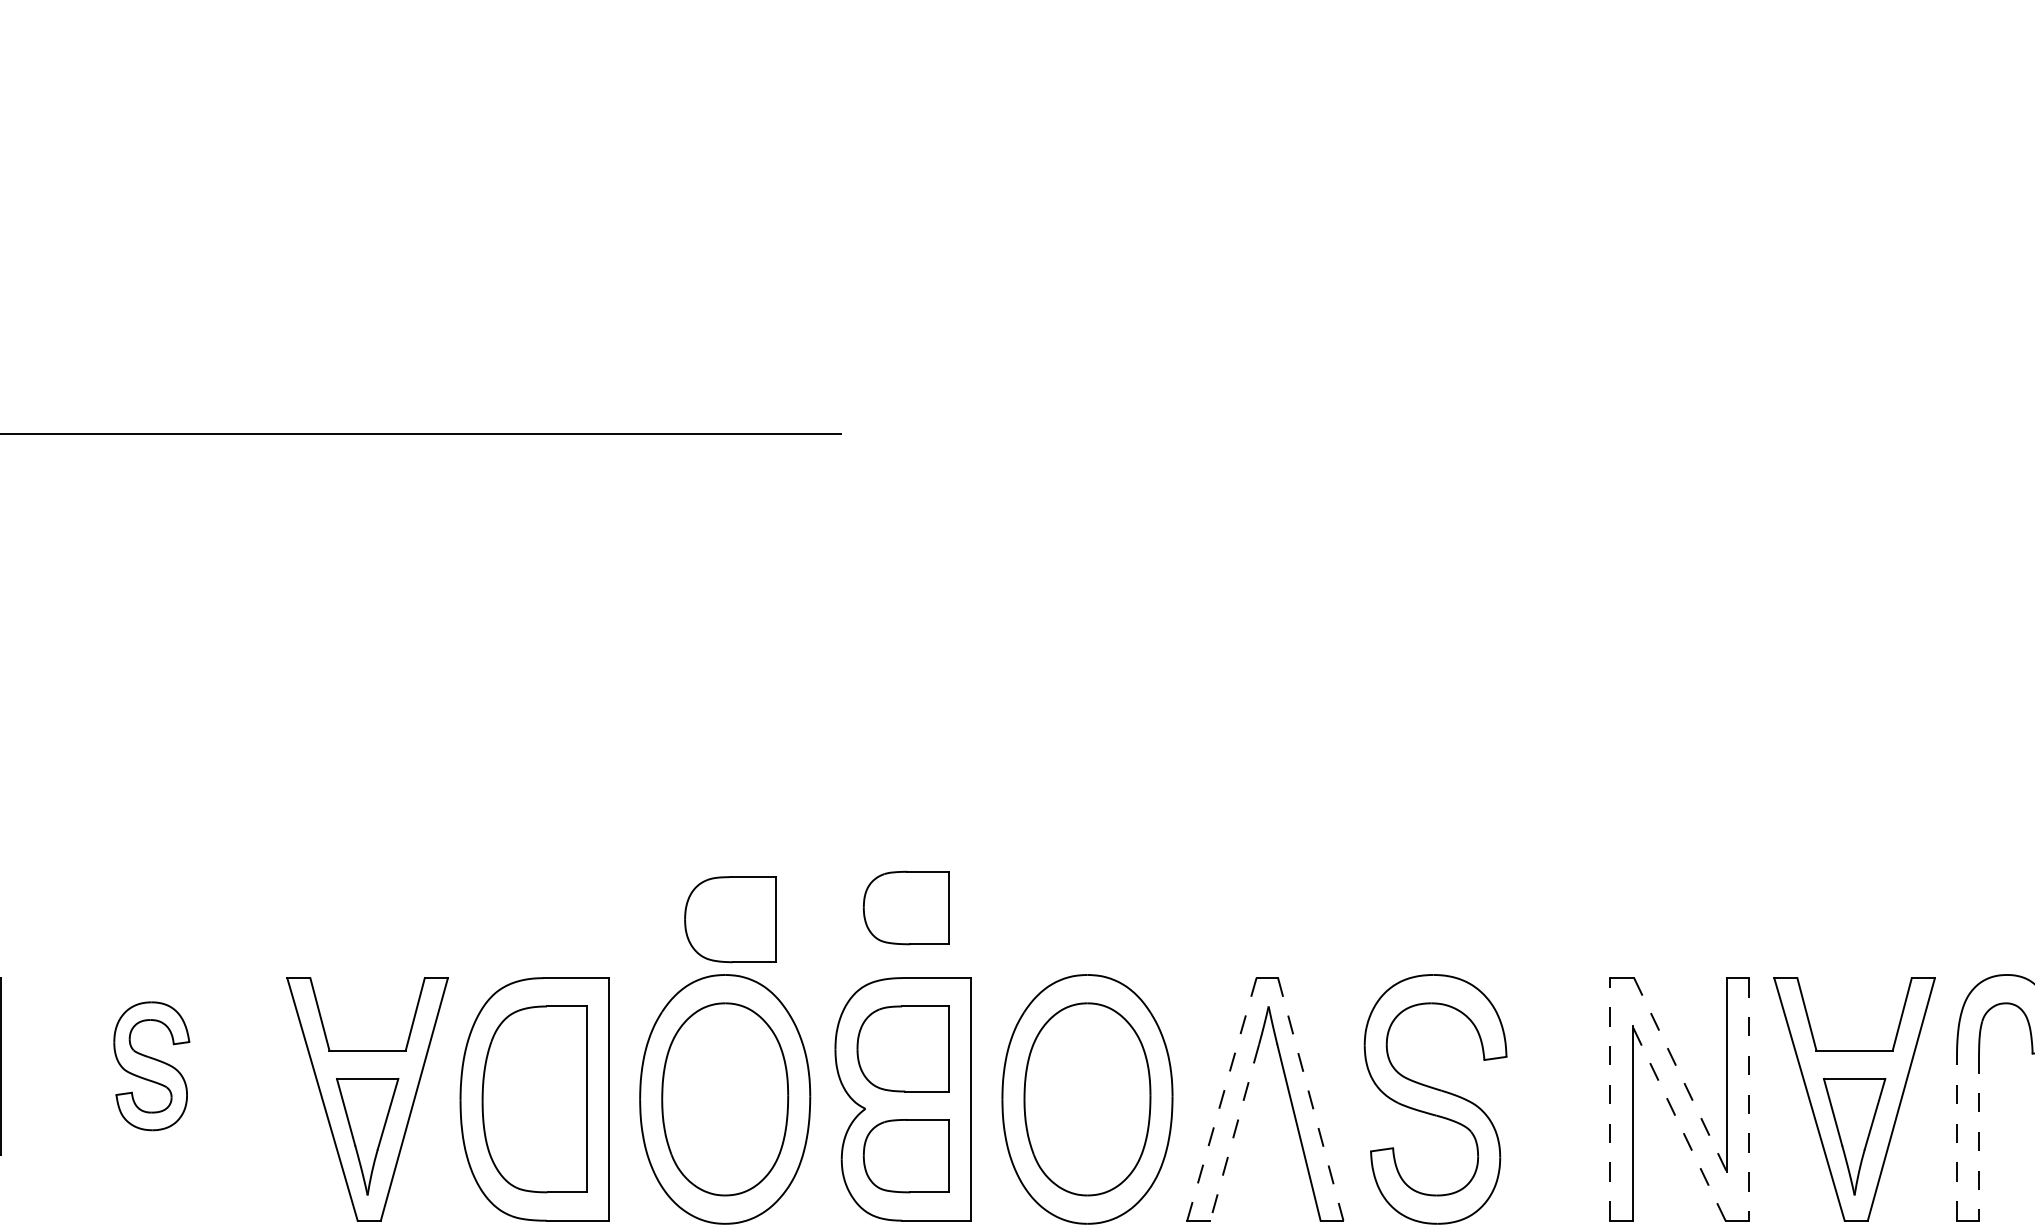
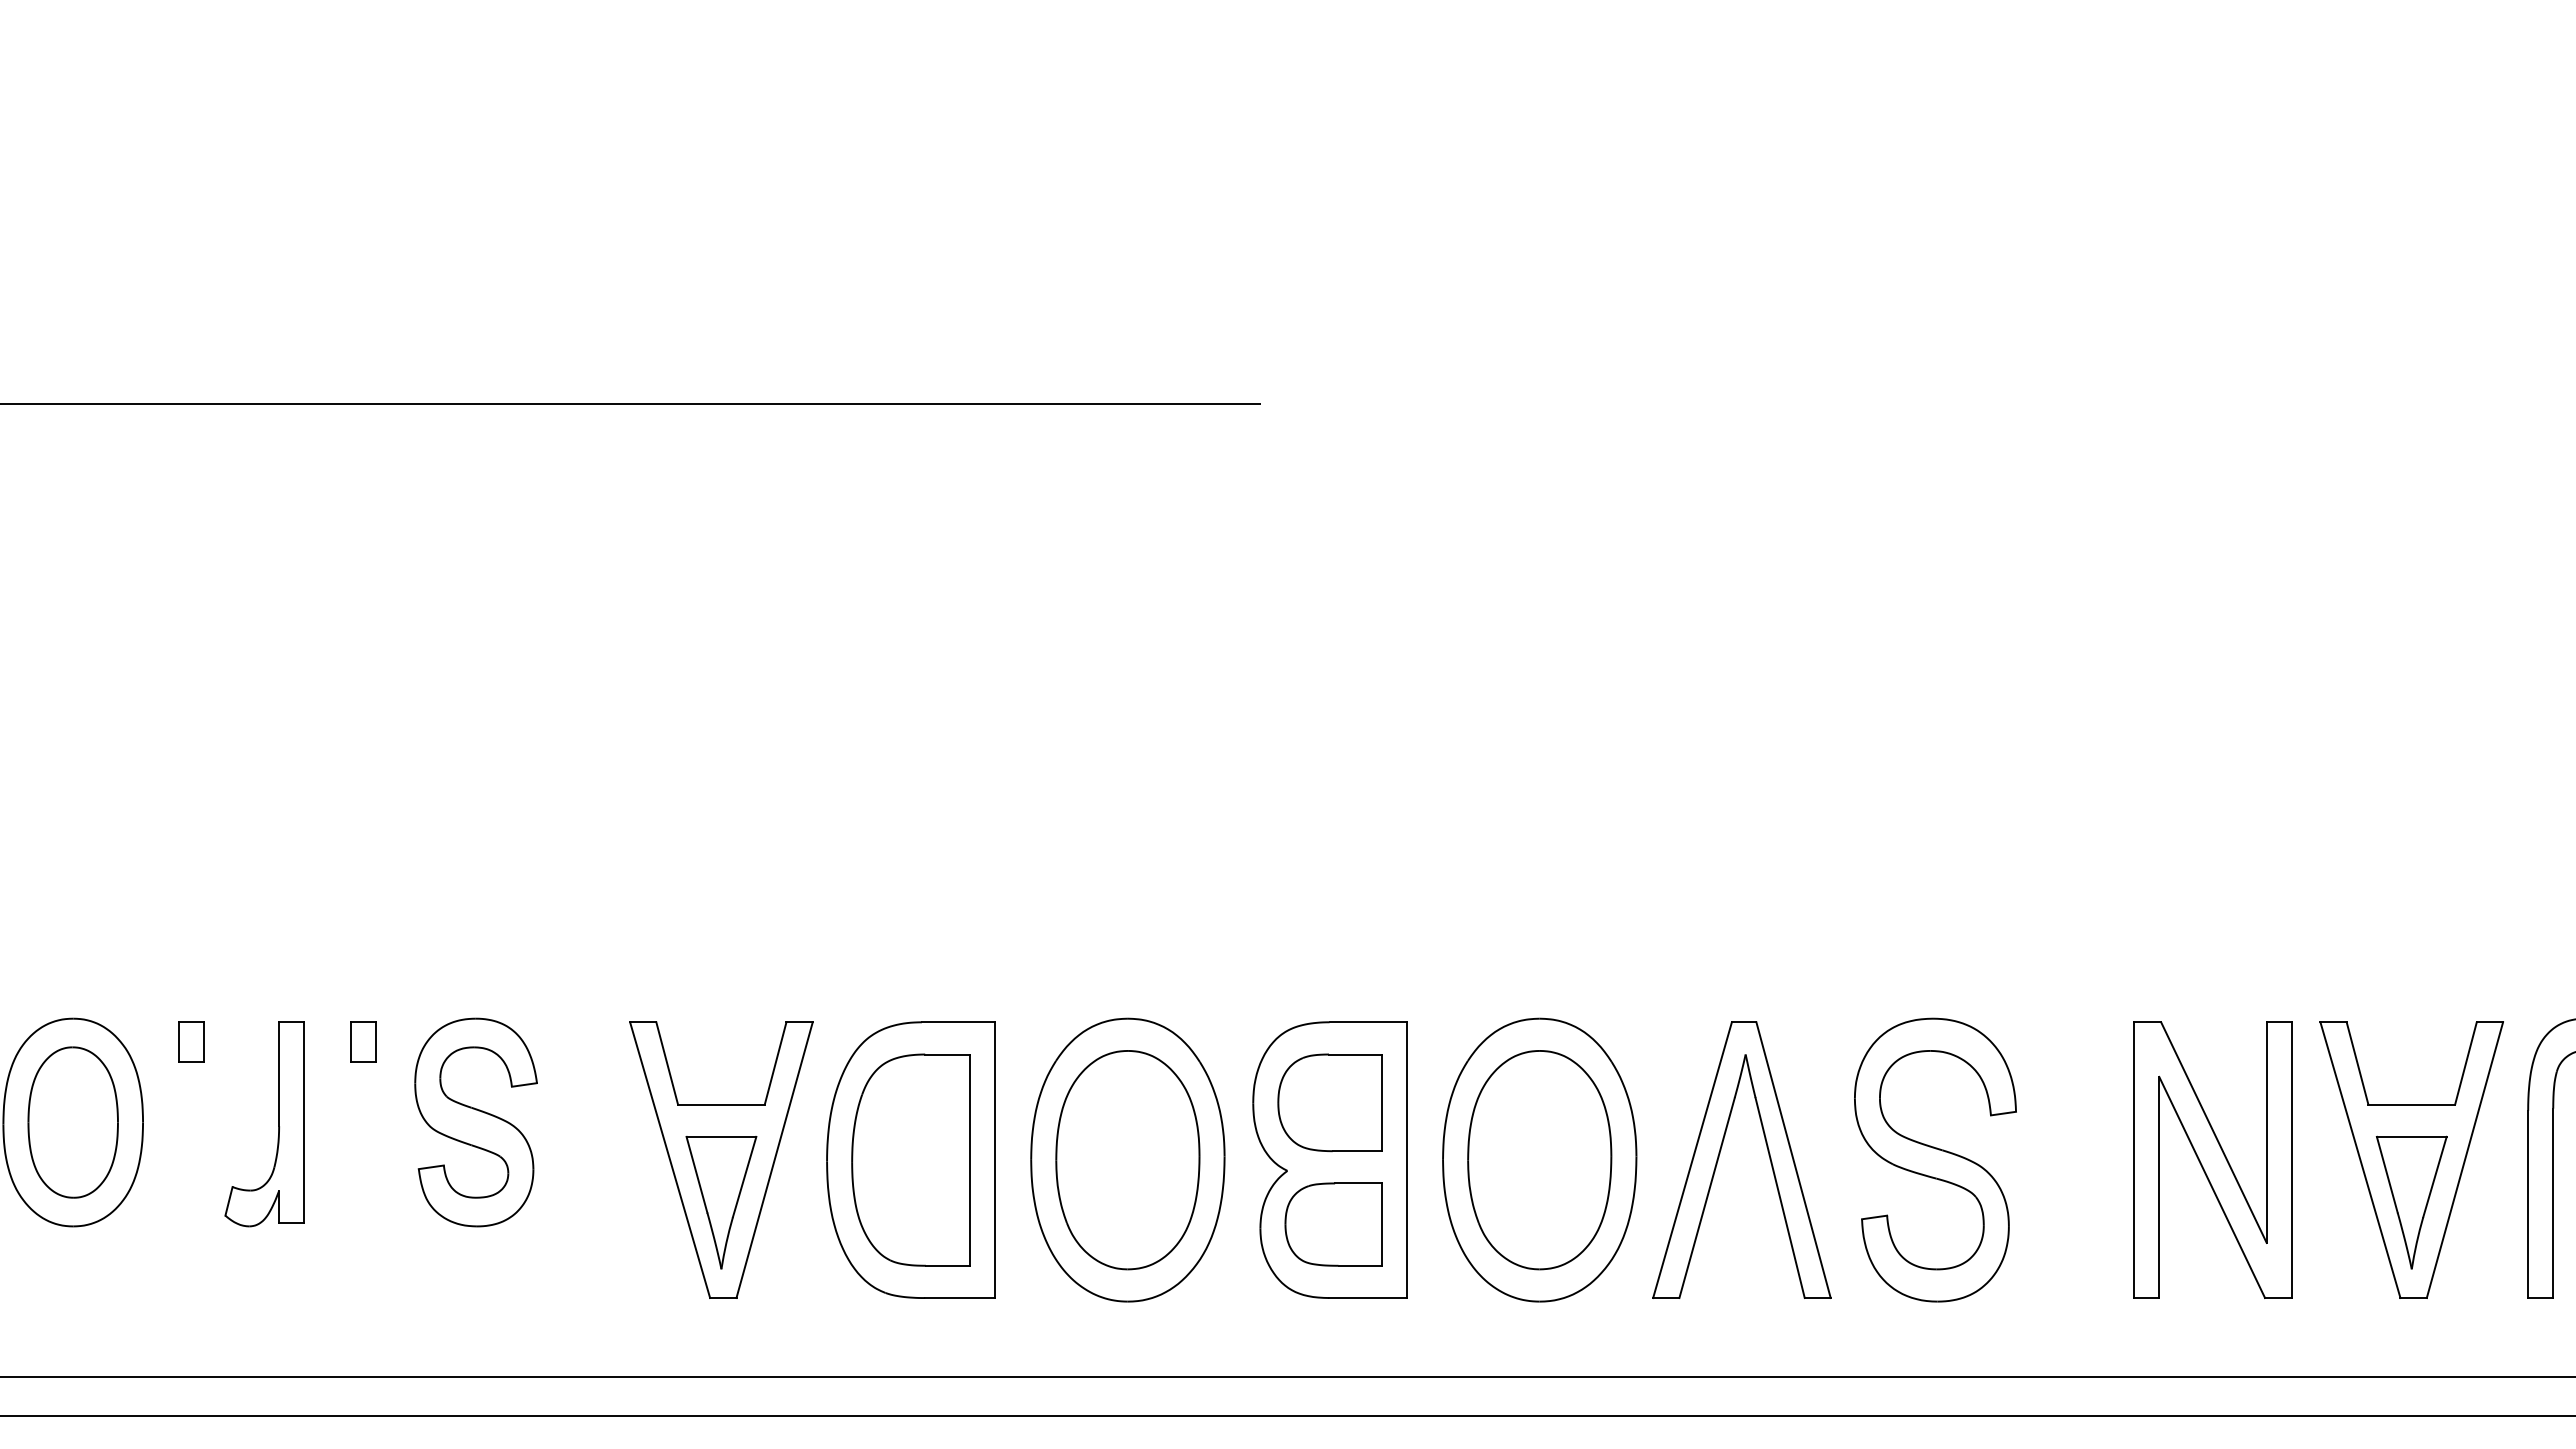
part: (906, 907) -> (1333, 942), removed
part: (730, 919) -> (1133, 955), removed
part: (52, 995) -> (363, 1041), added
part: (151, 1066) -> (475, 1122), size x1.43
line: (1681, 1075) -> (2214, 1133), dashed -> solid
line: (1221, 1098) -> (1692, 1159), dashed -> solid
line: (1310, 1099) -> (1793, 1160), dashed -> solid
line: (1610, 1099) -> (2134, 1160), dashed -> solid
line: (1748, 1099) -> (2291, 1160), dashed -> solid
line: (1679, 1123) -> (2212, 1187), dashed -> solid
line: (1235, 1133) -> (1707, 1198), dashed -> solid
line: (1979, 1137) -> (2553, 1203), dashed -> solid
line: (1957, 1138) -> (2528, 1204), dashed -> solid

